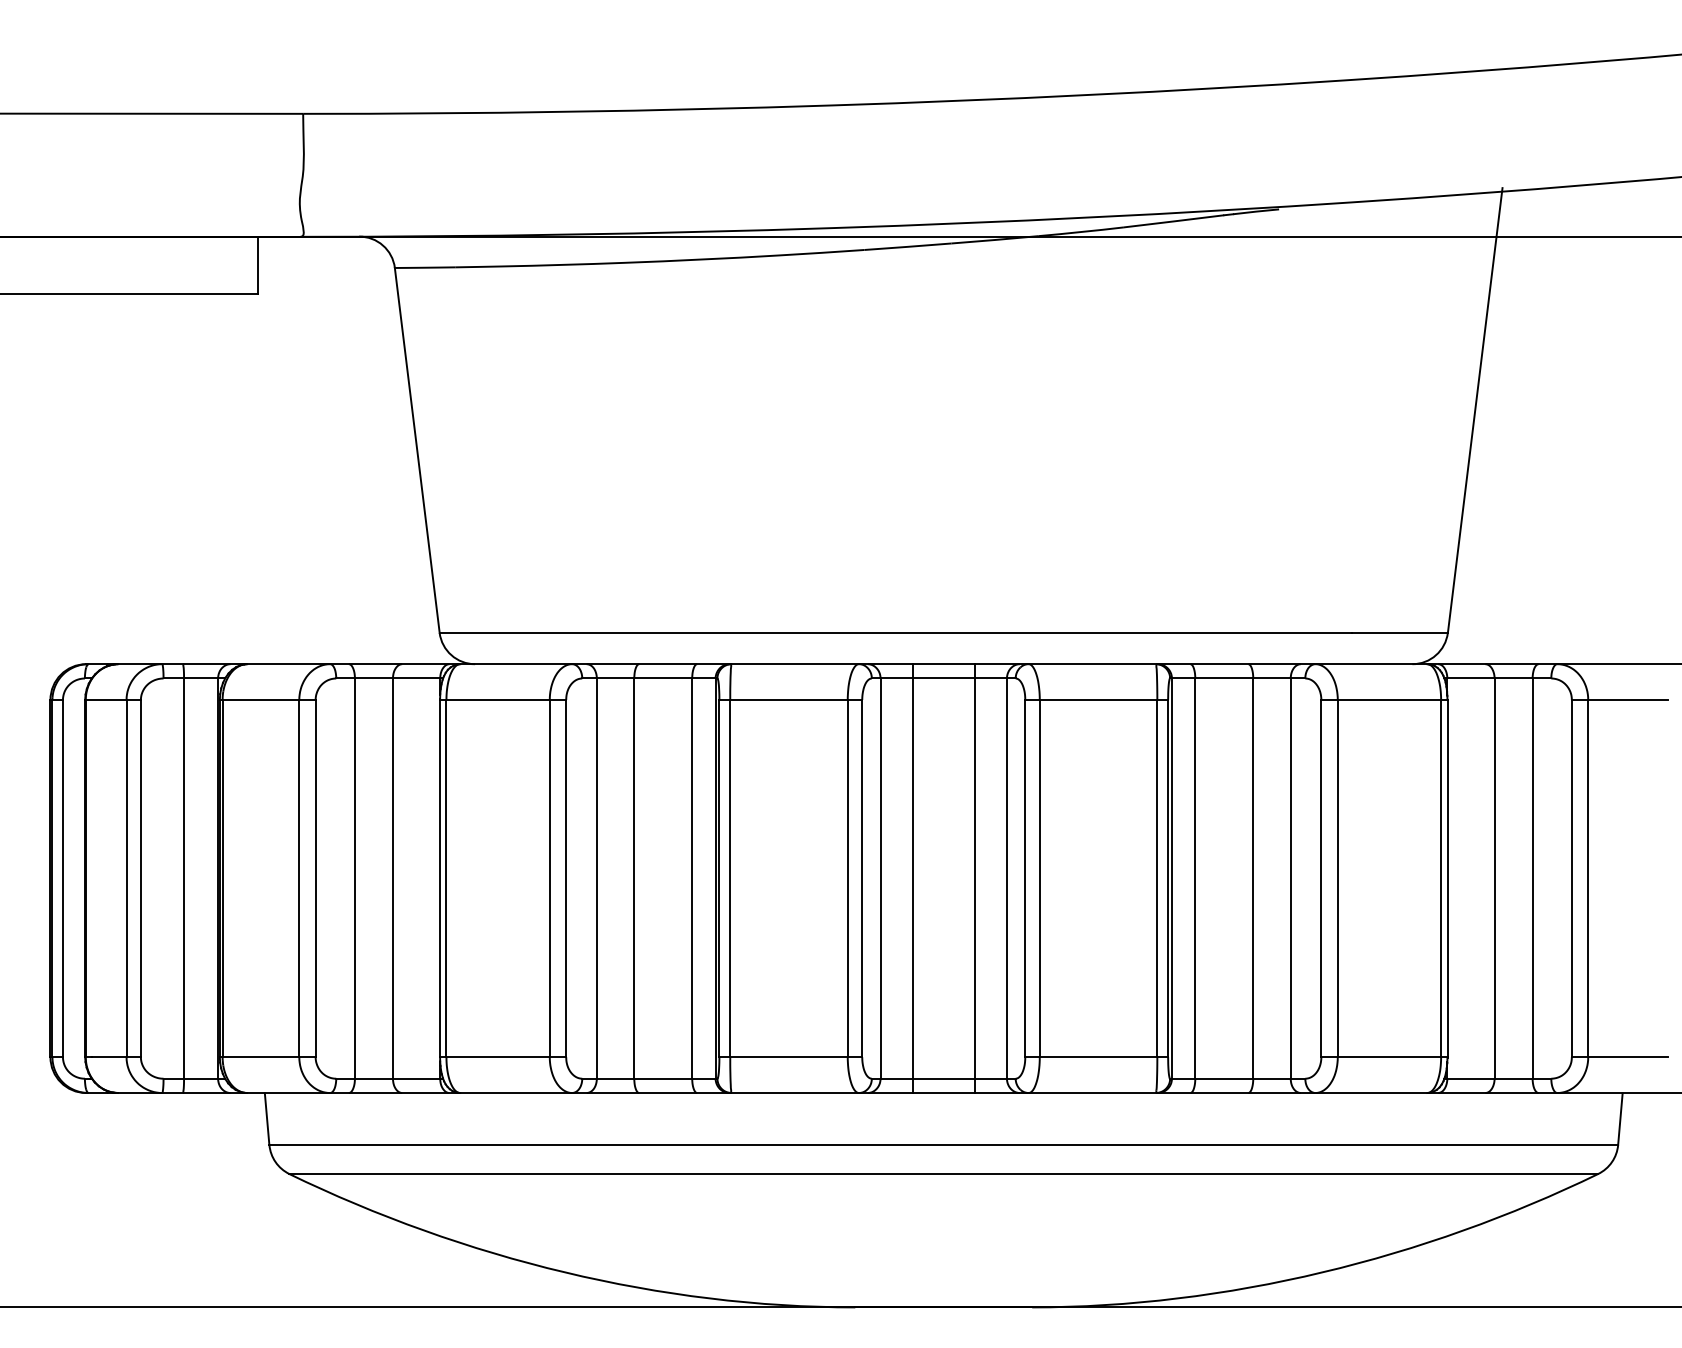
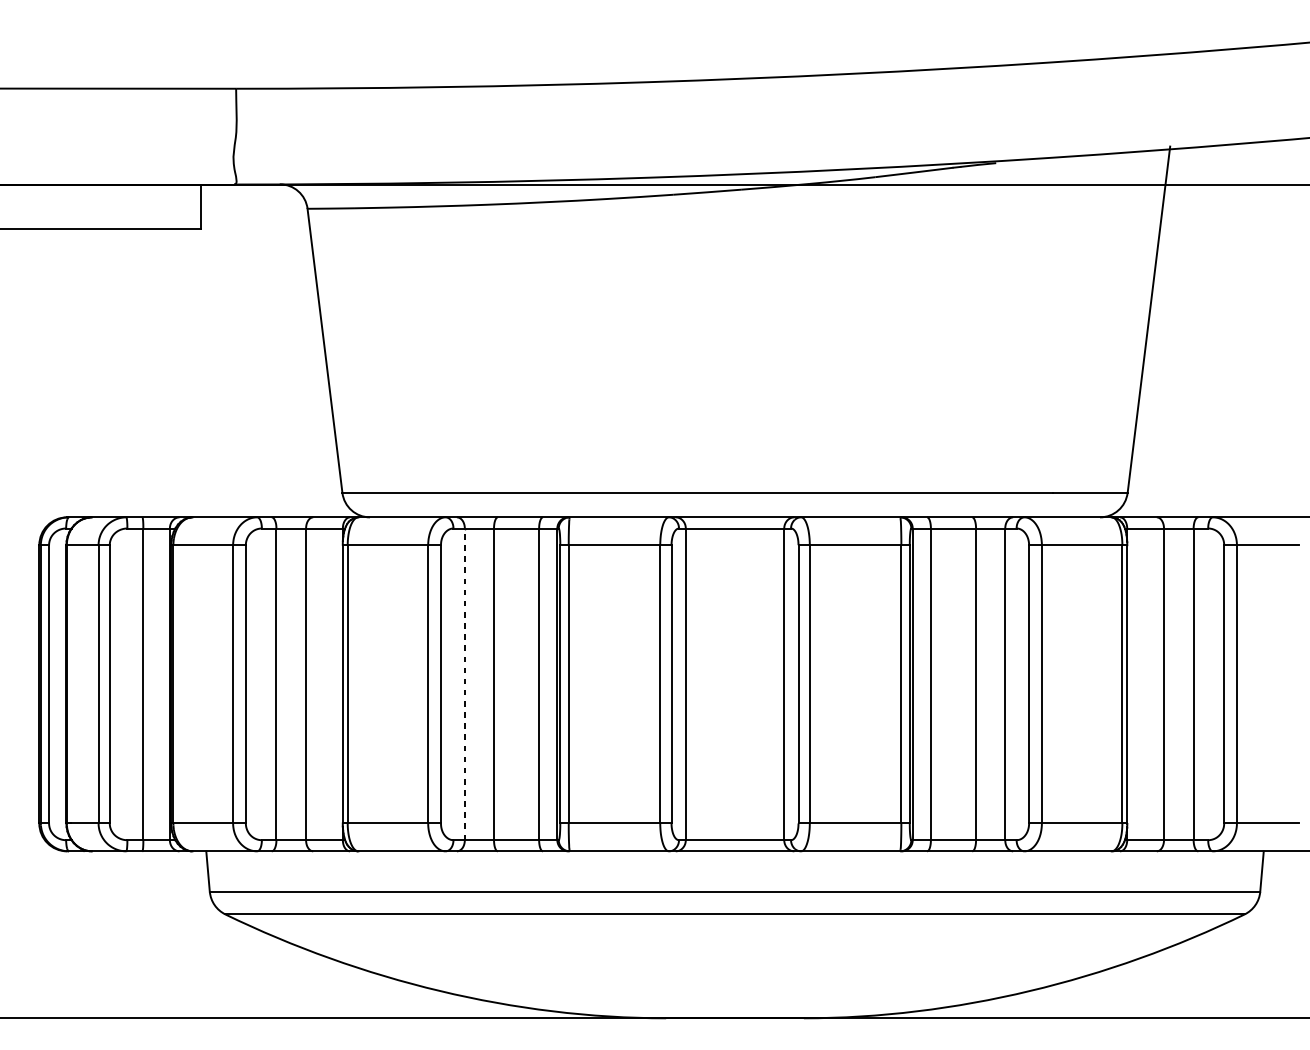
line: (596, 878) -> (464, 684), solid -> dashed
line: (912, 878) -> (710, 684), removed
line: (974, 878) -> (758, 684), removed

